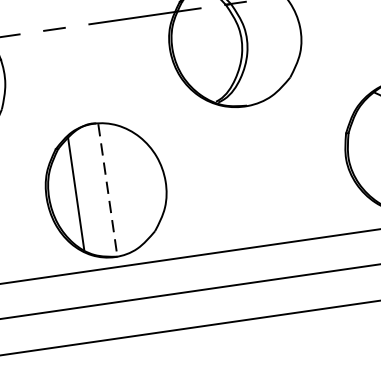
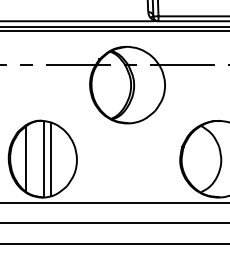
line: (121, 188) -> (51, 159), added
line: (107, 190) -> (43, 159), dashed -> solid

